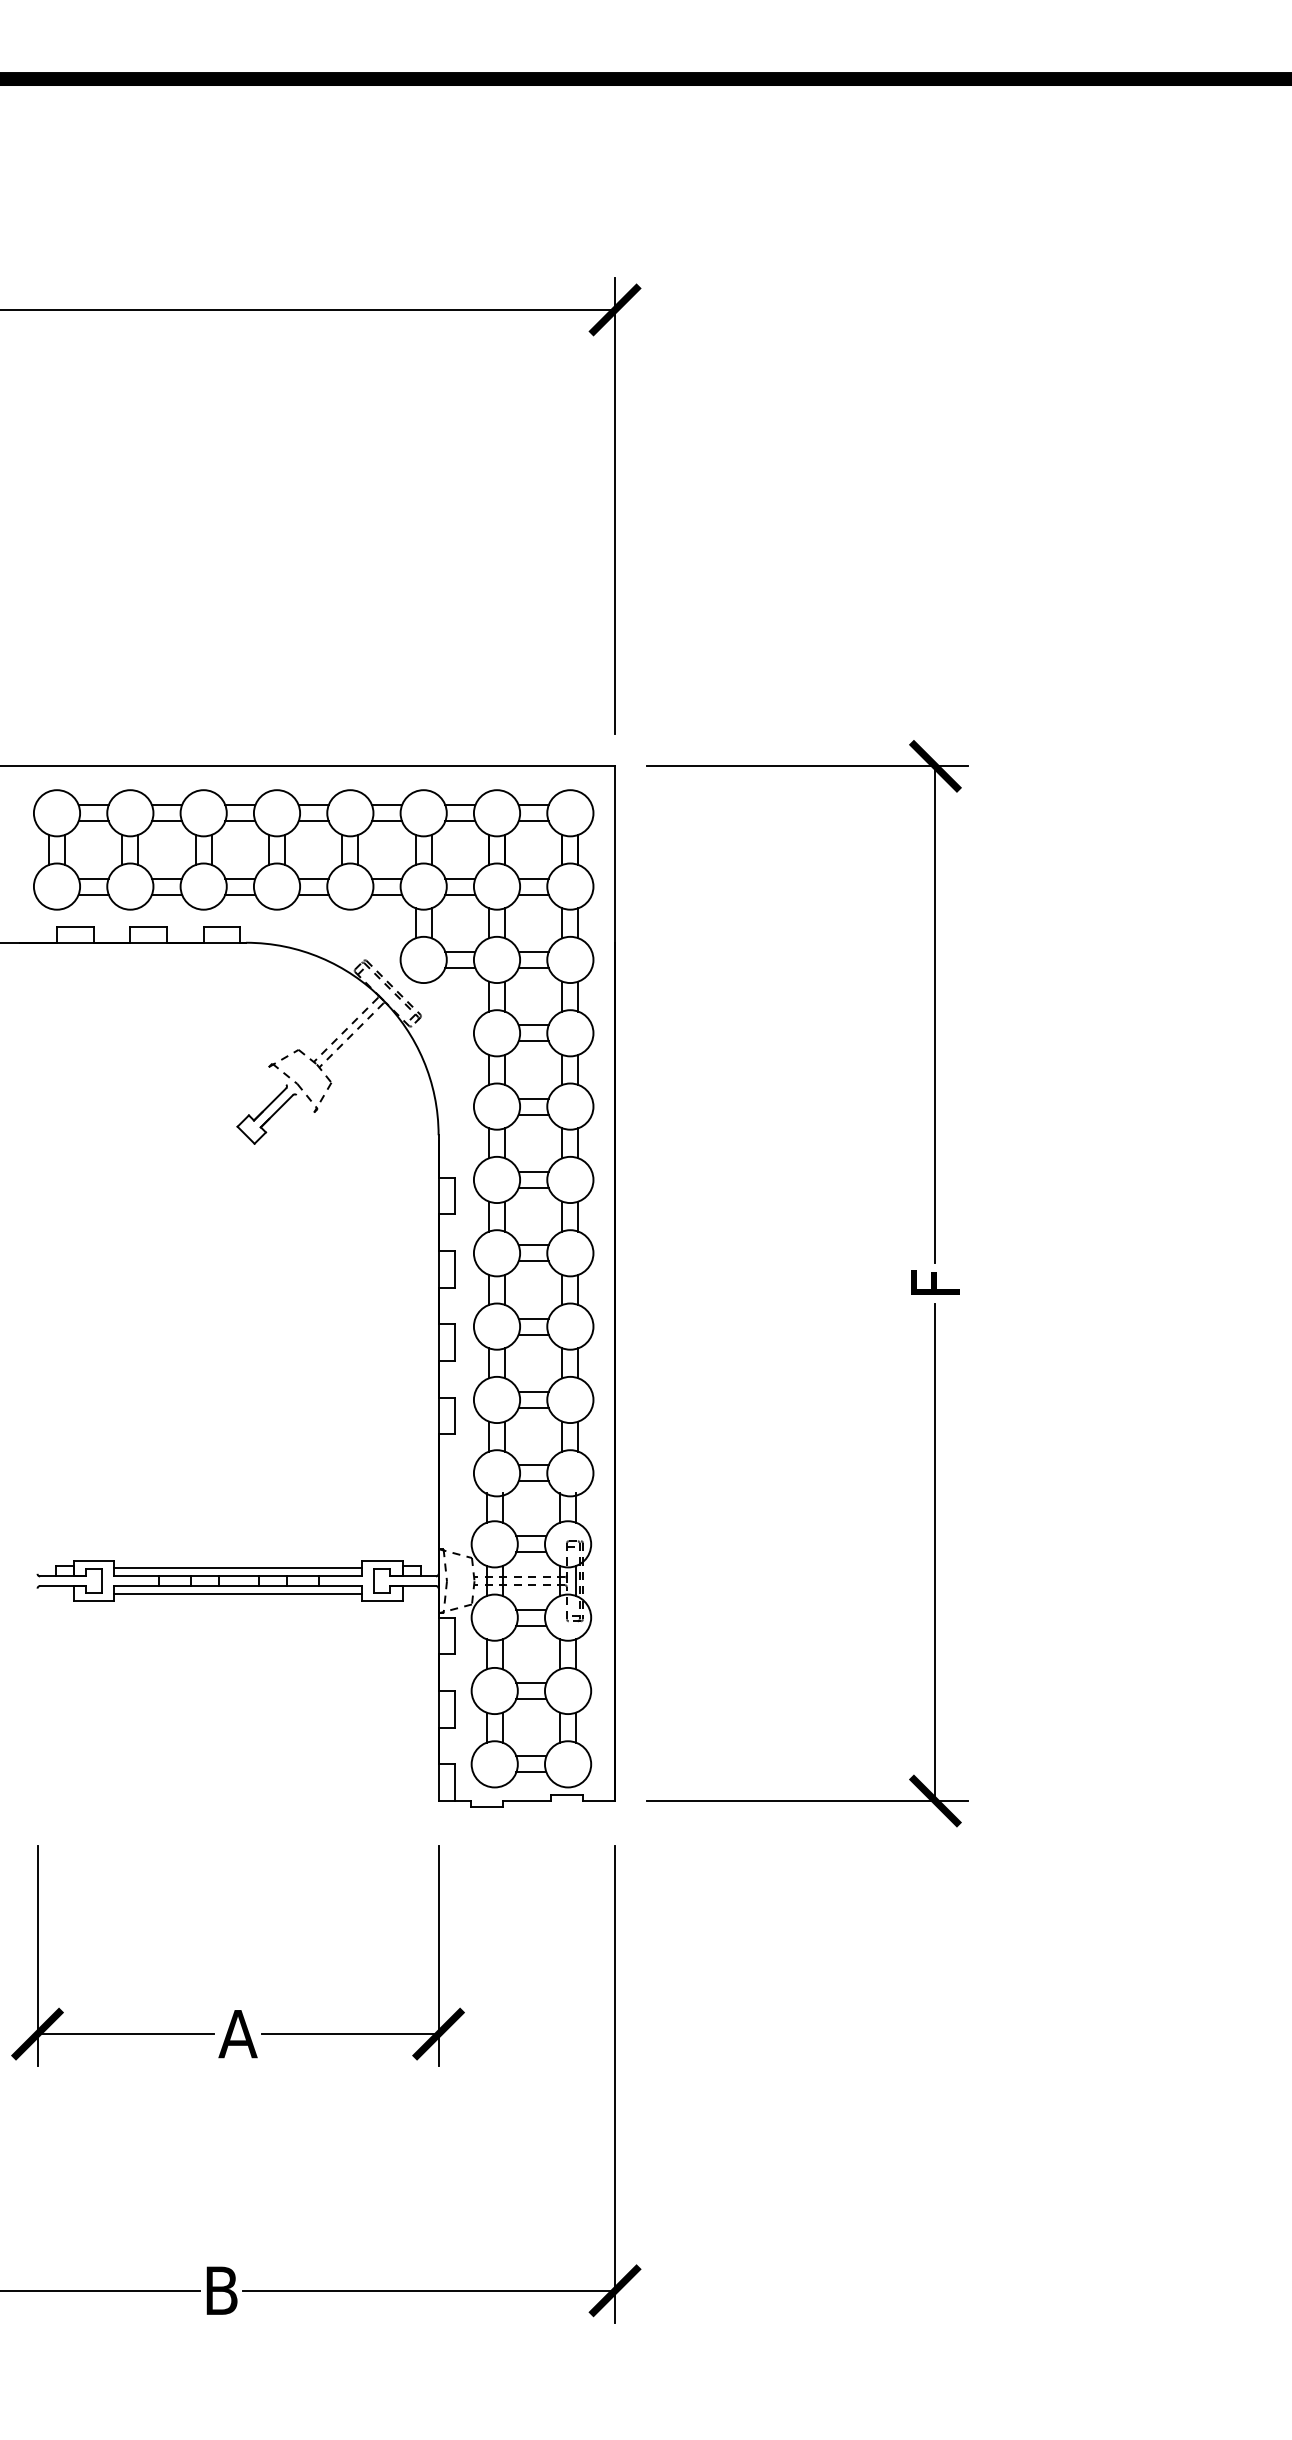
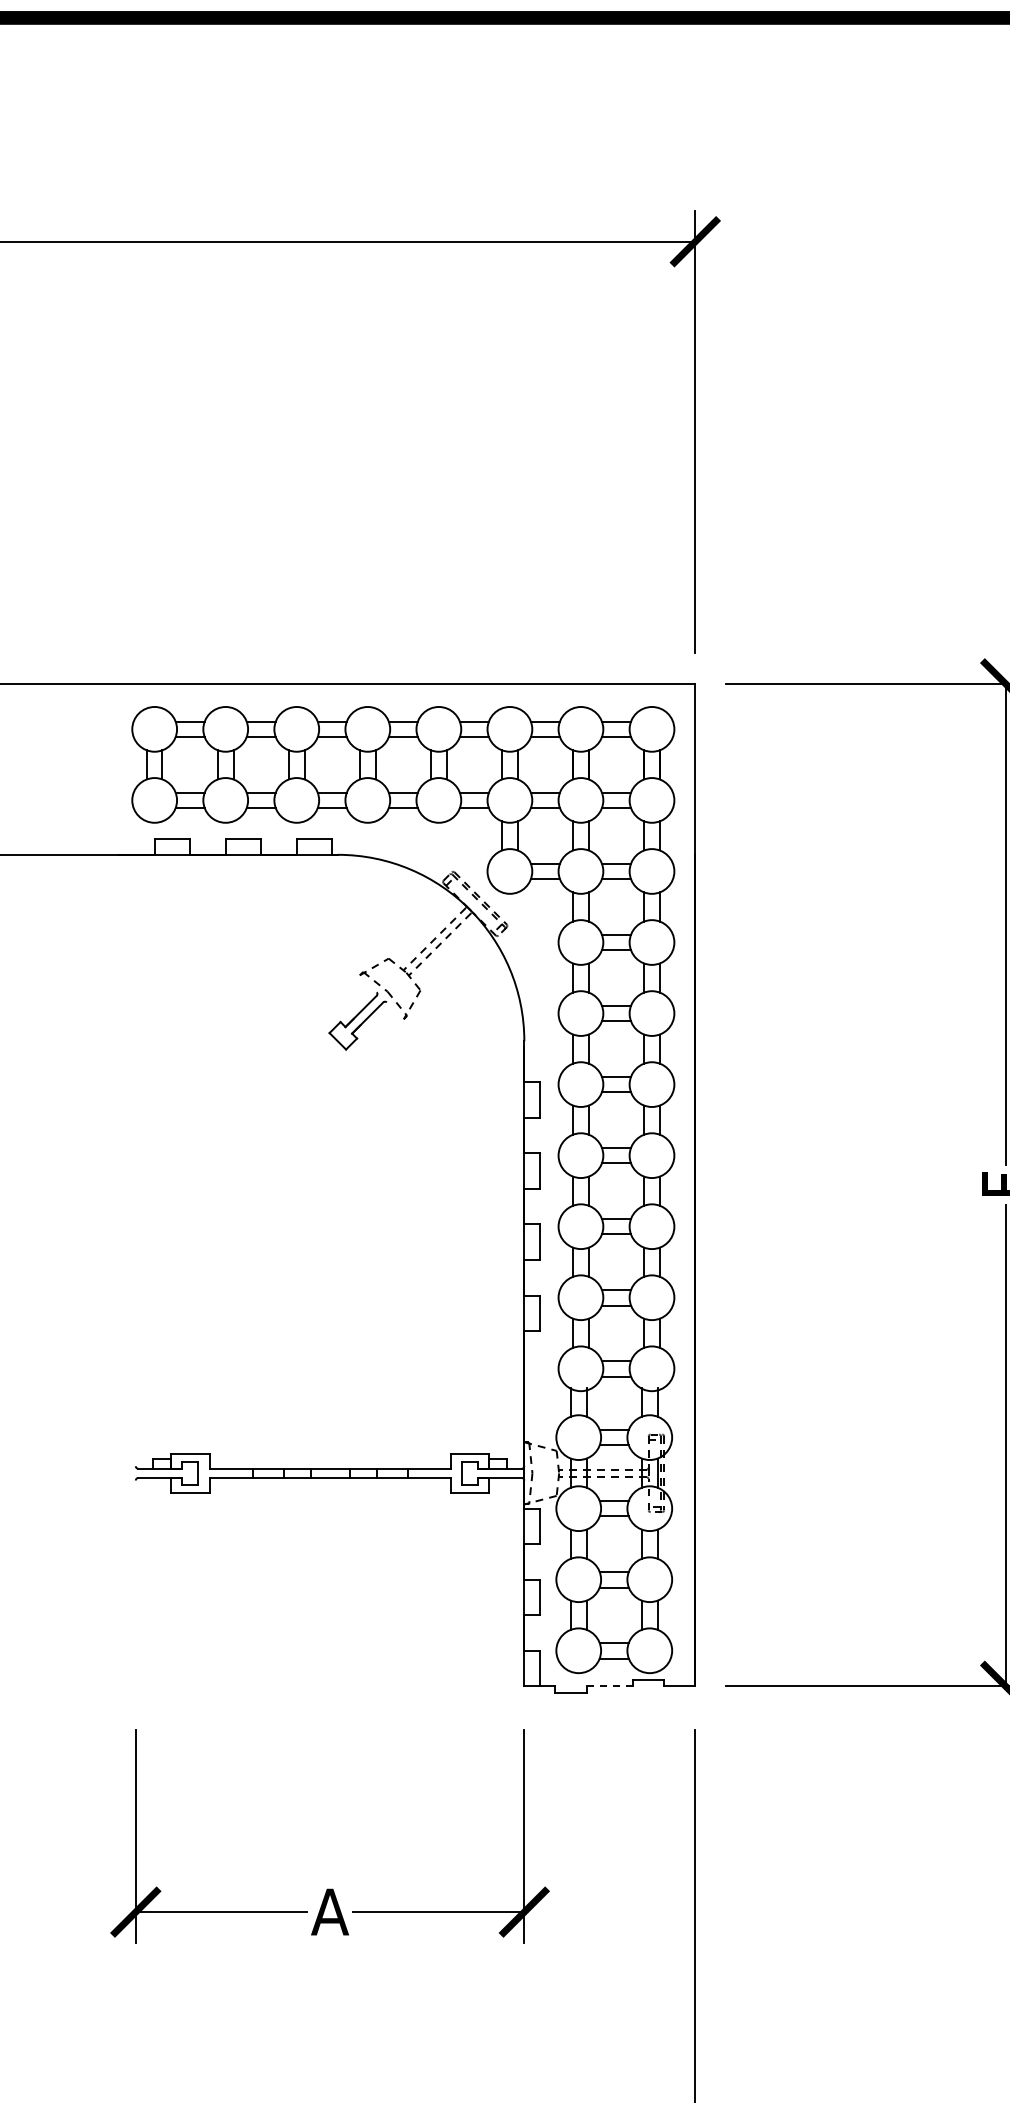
line: (237, 1568) -> (329, 1461), removed
line: (237, 1594) -> (329, 1486), removed
line: (526, 1801) -> (609, 1686), solid -> dashed

